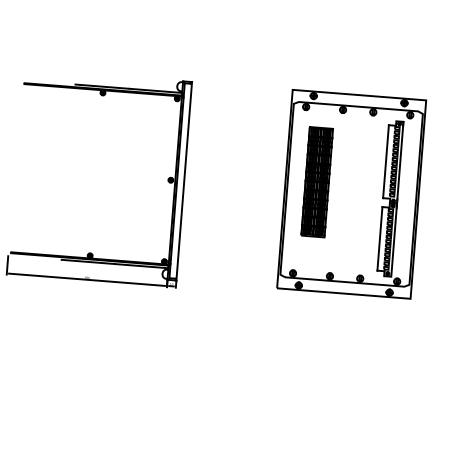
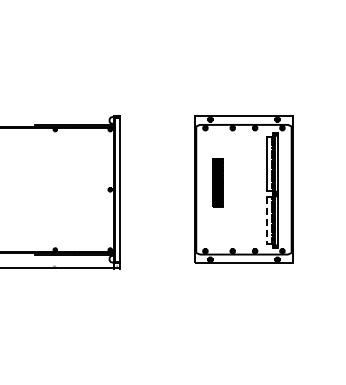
part: (316, 181) -> (217, 182), size x0.6
line: (380, 238) -> (267, 220), solid -> dashed

